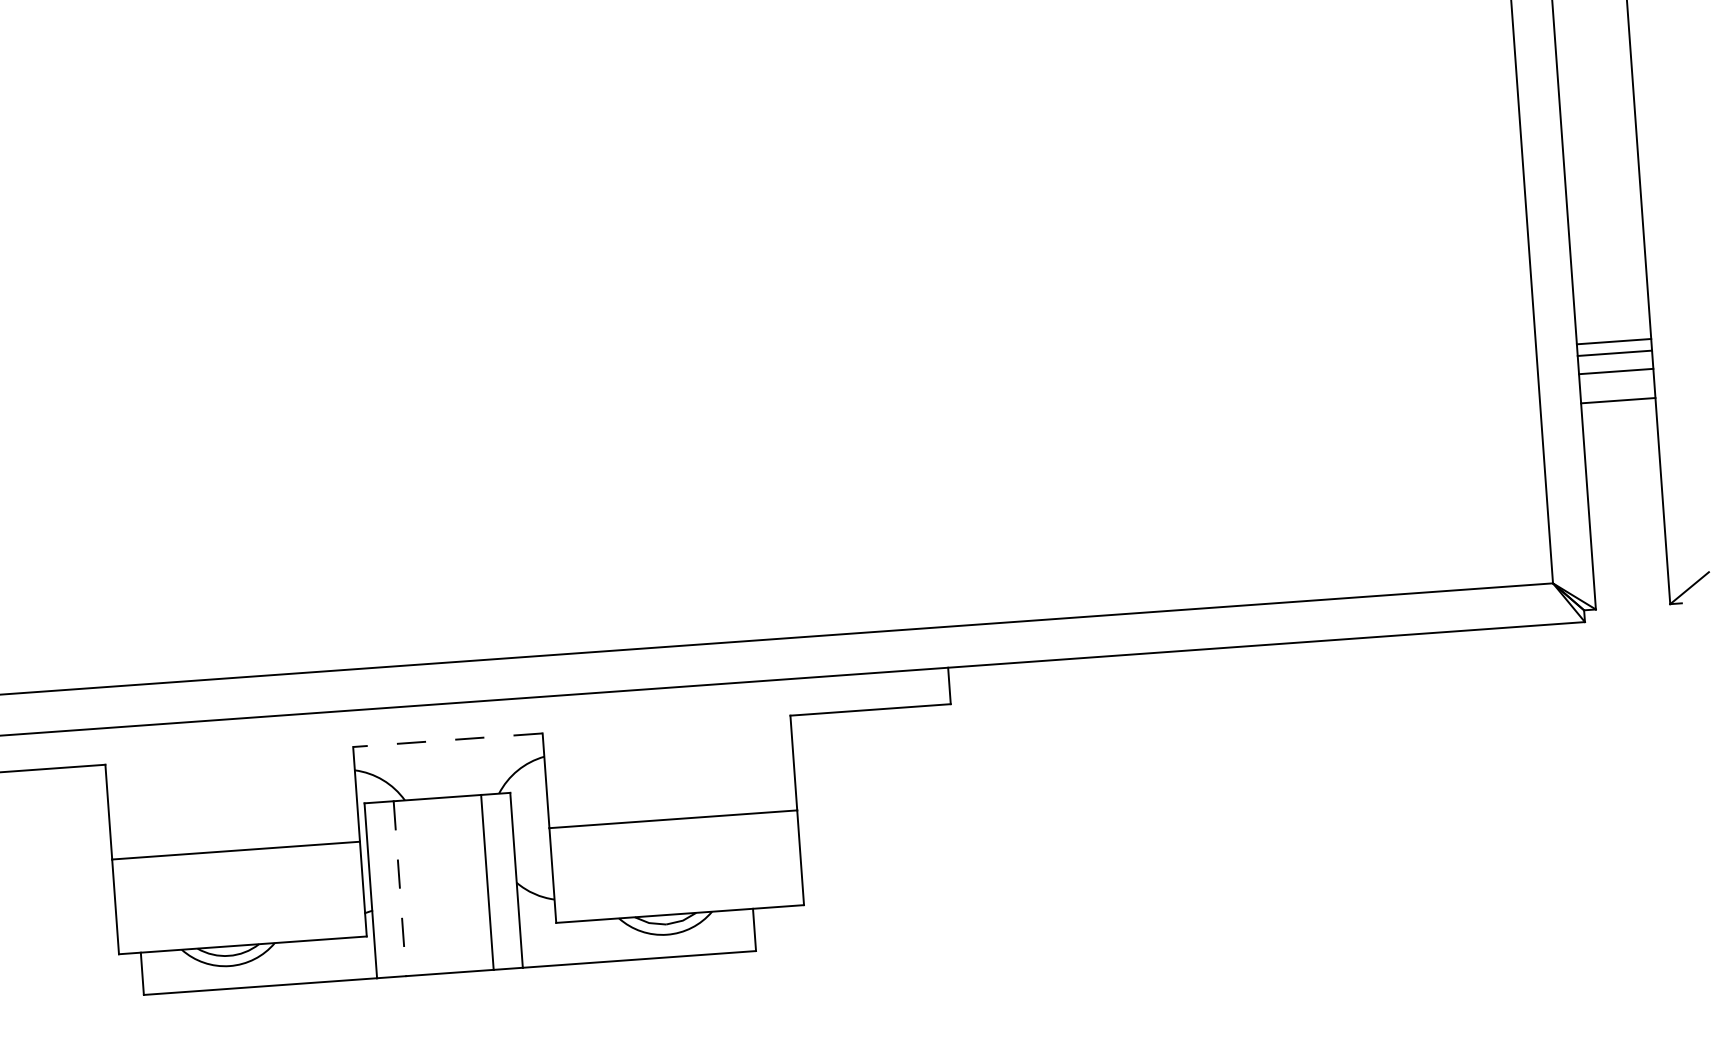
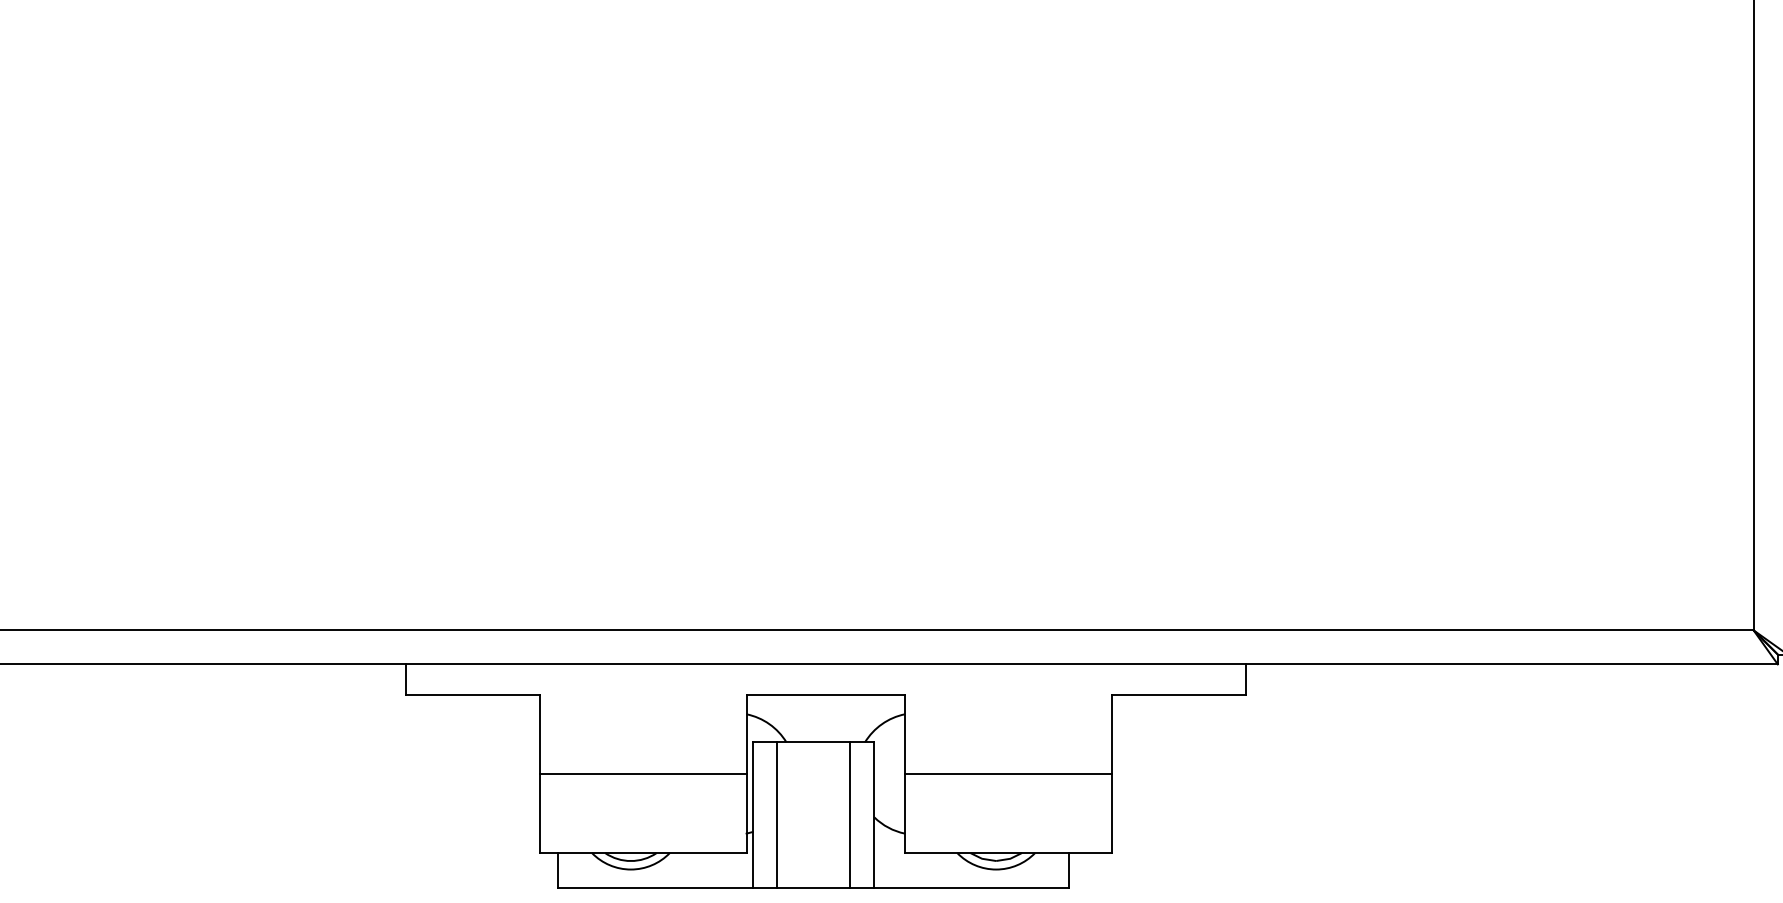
line: (447, 739) -> (825, 694), dashed -> solid
line: (400, 888) -> (777, 815), dashed -> solid

